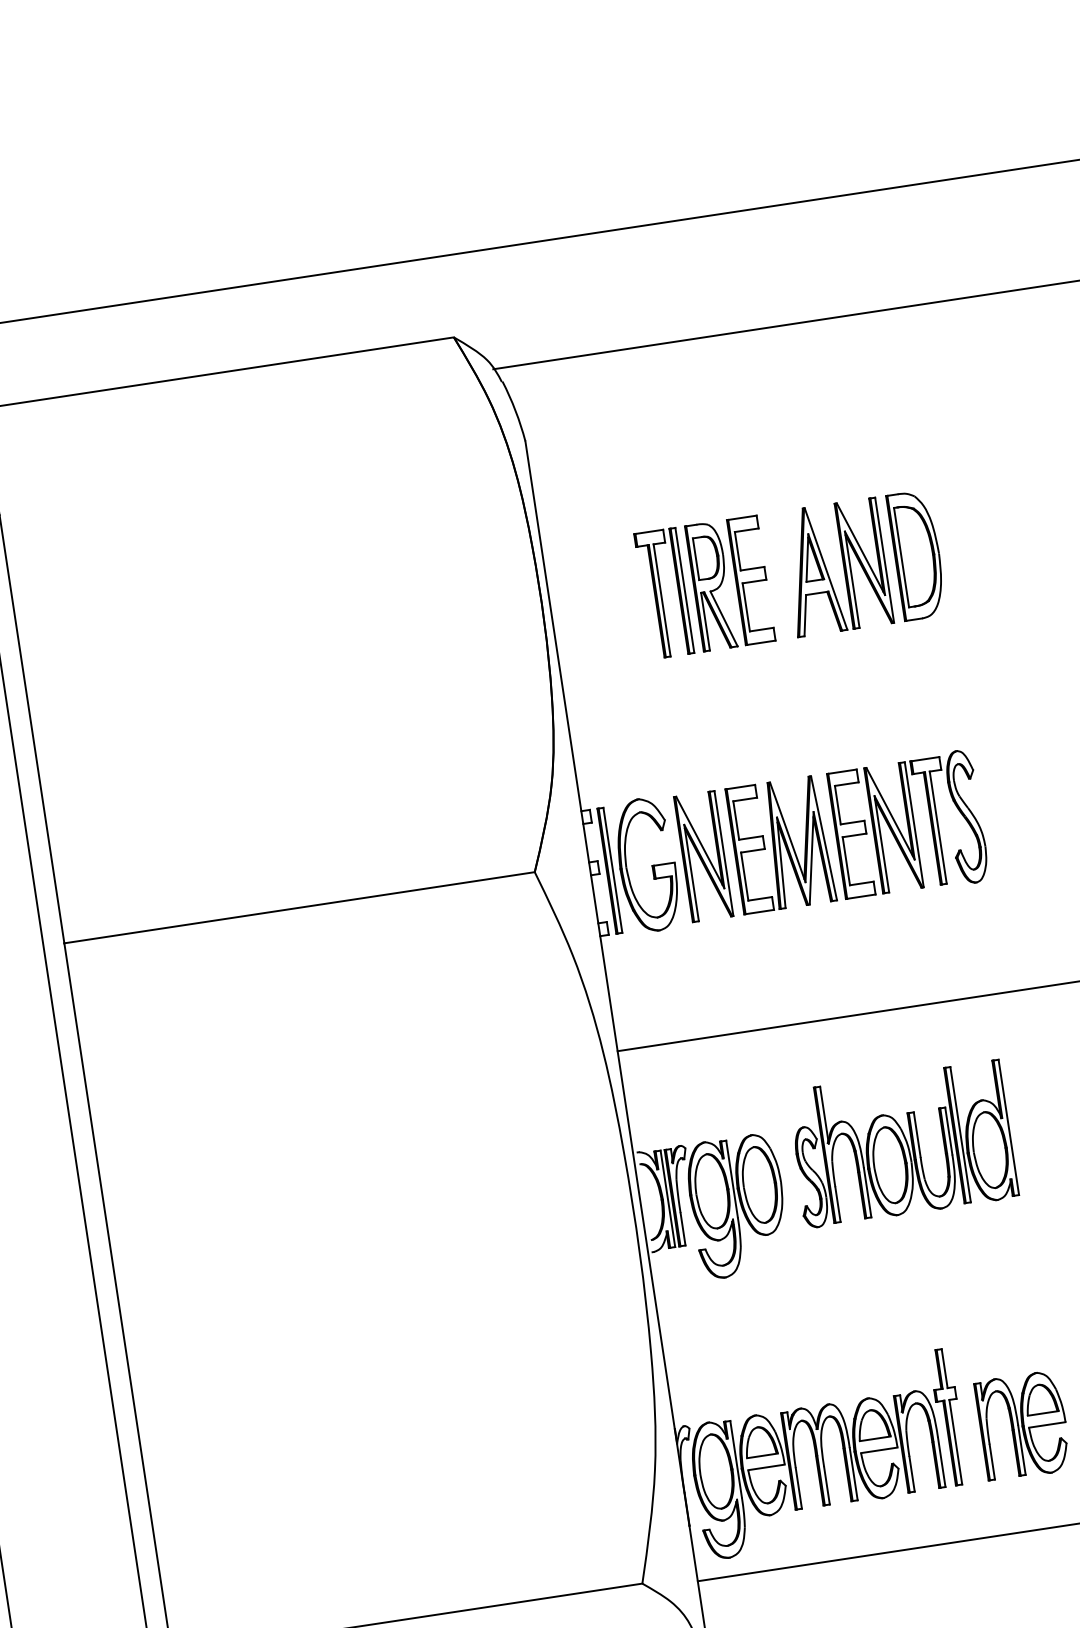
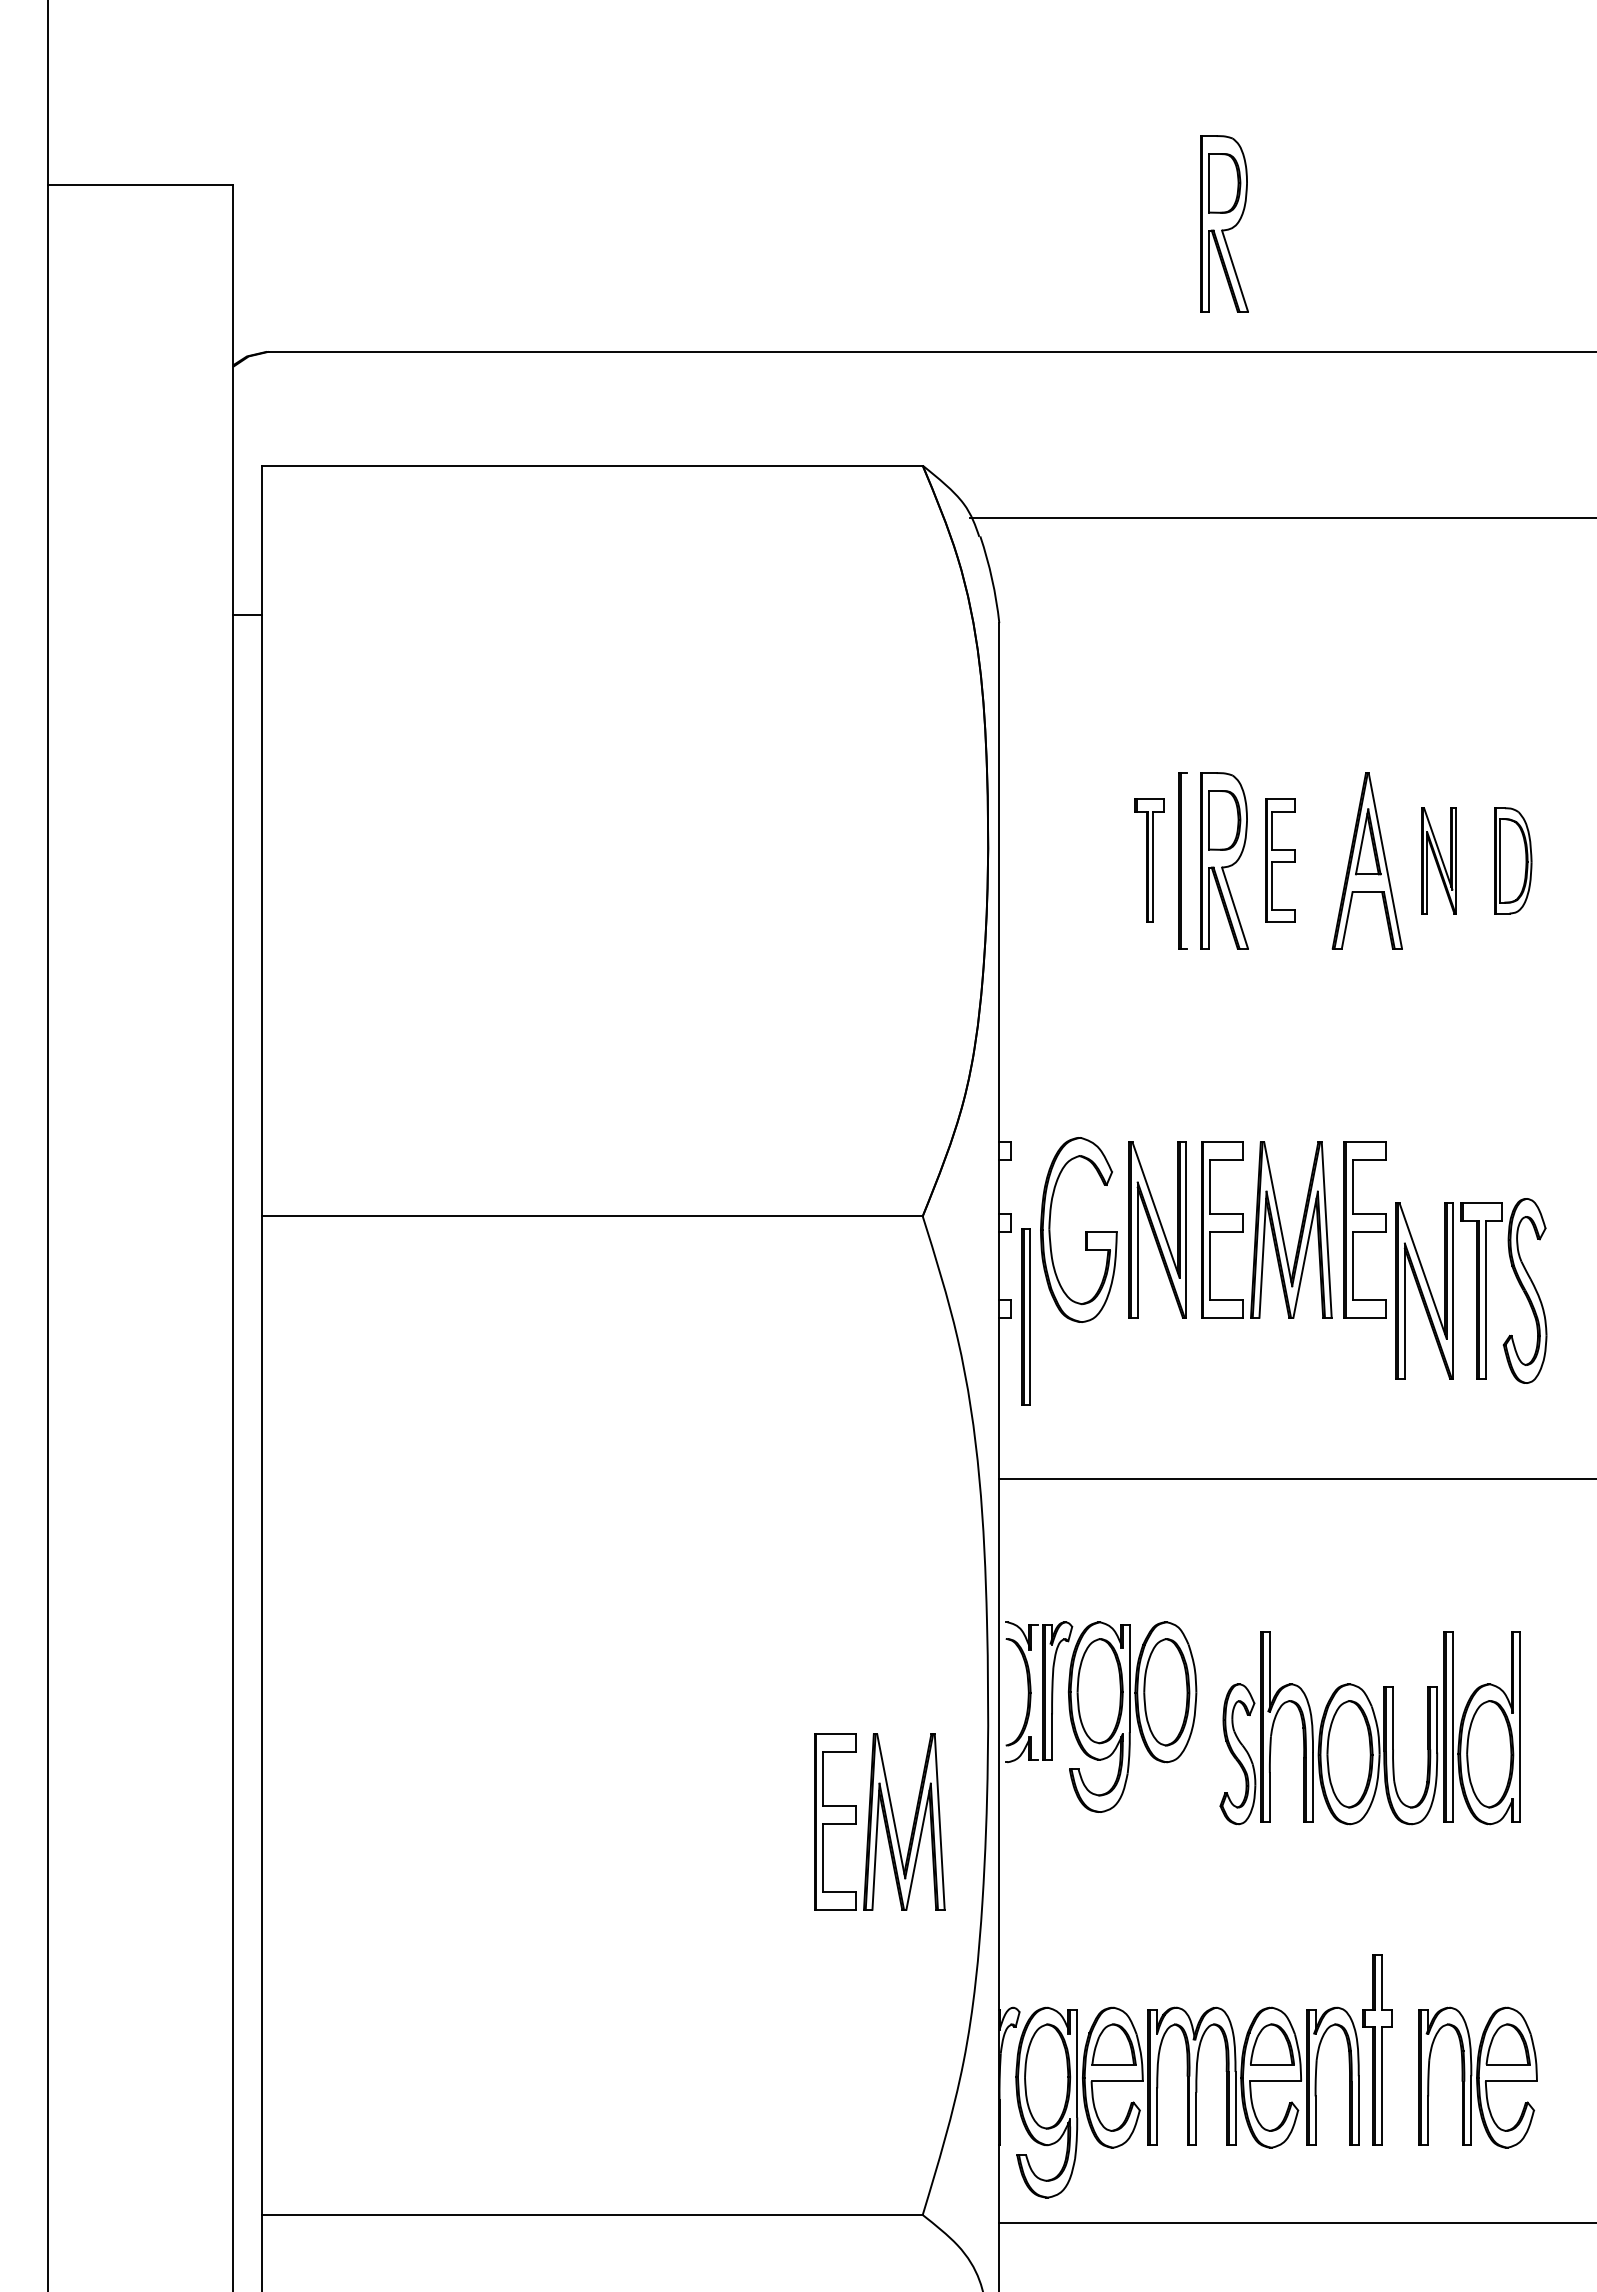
part: (642, 132) -> (1224, 223), added
part: (917, 555) -> (1513, 860), size x0.6
part: (864, 563) -> (1439, 860), size x0.6
part: (751, 580) -> (1280, 860), size x0.7
line: (685, 590) -> (1187, 860), removed
part: (657, 594) -> (1149, 860), size x0.7
part: (927, 822) -> (1471, 1290), moved
part: (609, 870) -> (1025, 1316), moved
part: (901, 1144) -> (1369, 1728), moved
line: (667, 1198) -> (1037, 1691), removed
part: (569, 1307) -> (879, 1821), added

